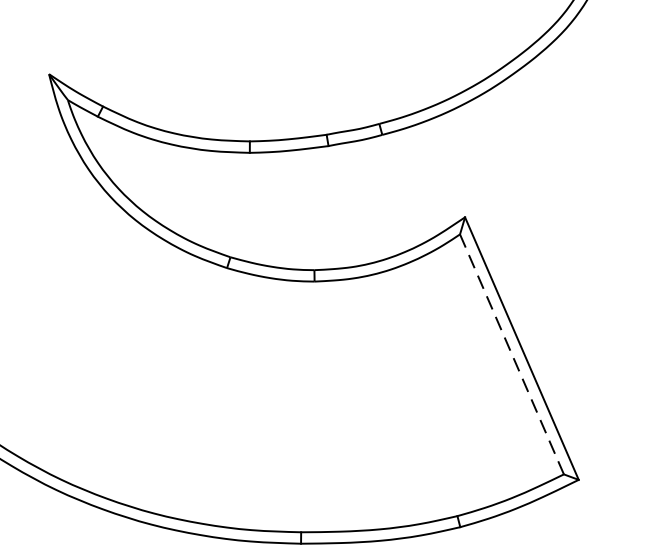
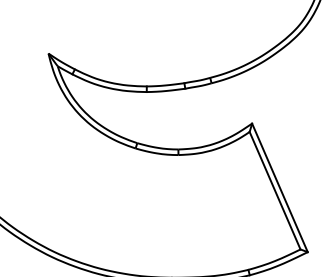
line: (510, 353) -> (274, 190), dashed -> solid

